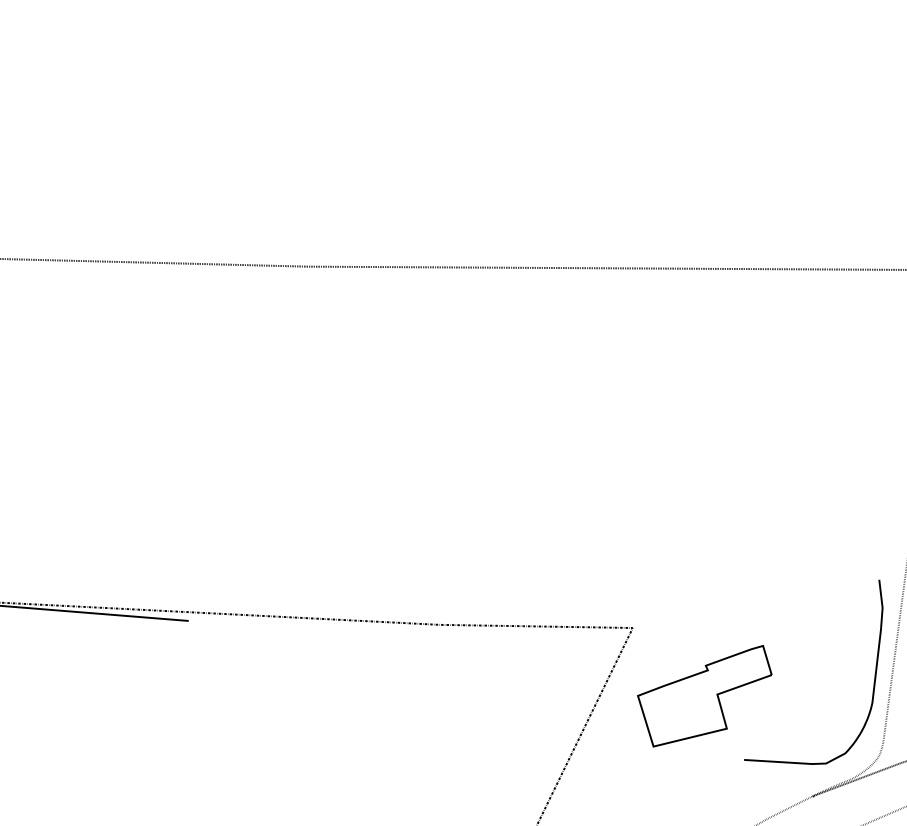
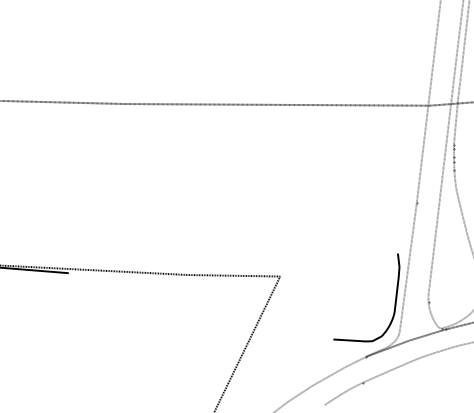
part: (704, 694) -> (314, 308), removed

